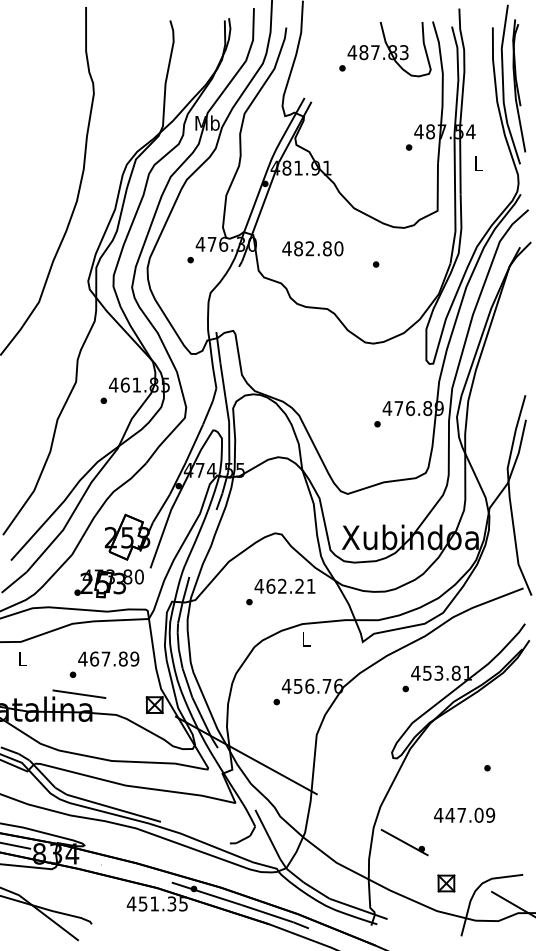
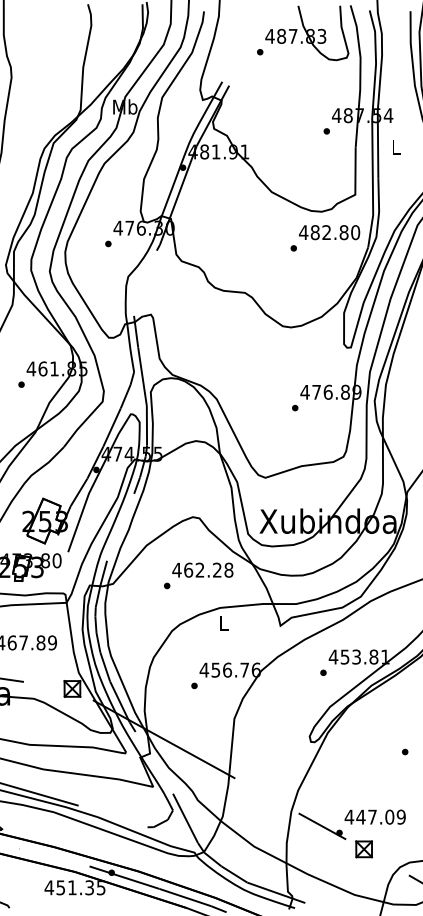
text: (312, 248) -> (329, 232), moved
text: (310, 585) -> (228, 569), 462.21 -> 462.28
text: (464, 814) -> (375, 816), moved
part: (446, 883) -> (364, 849), moved

